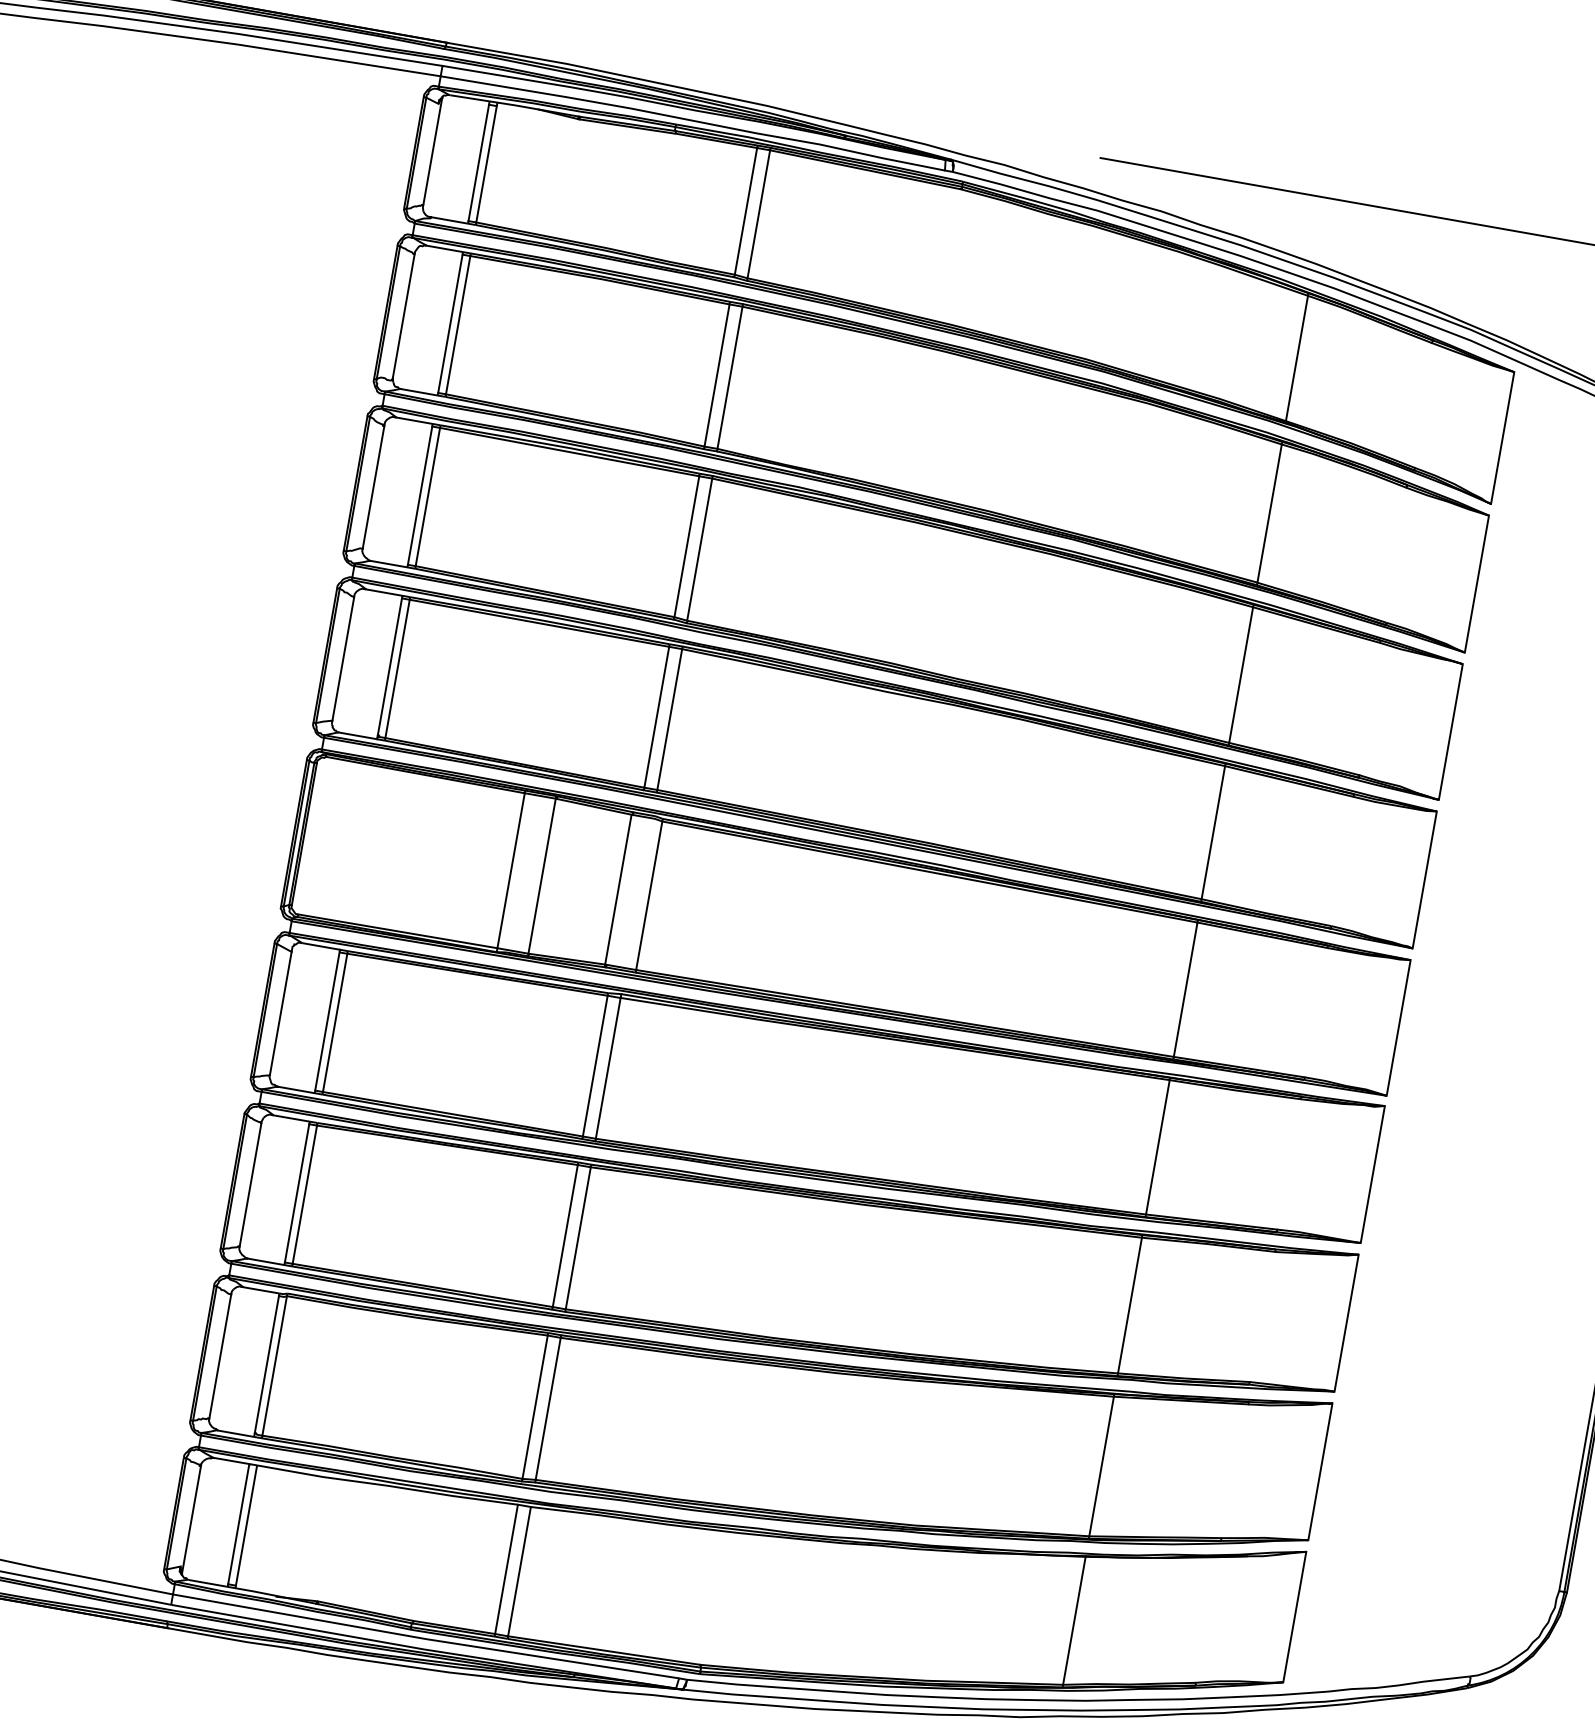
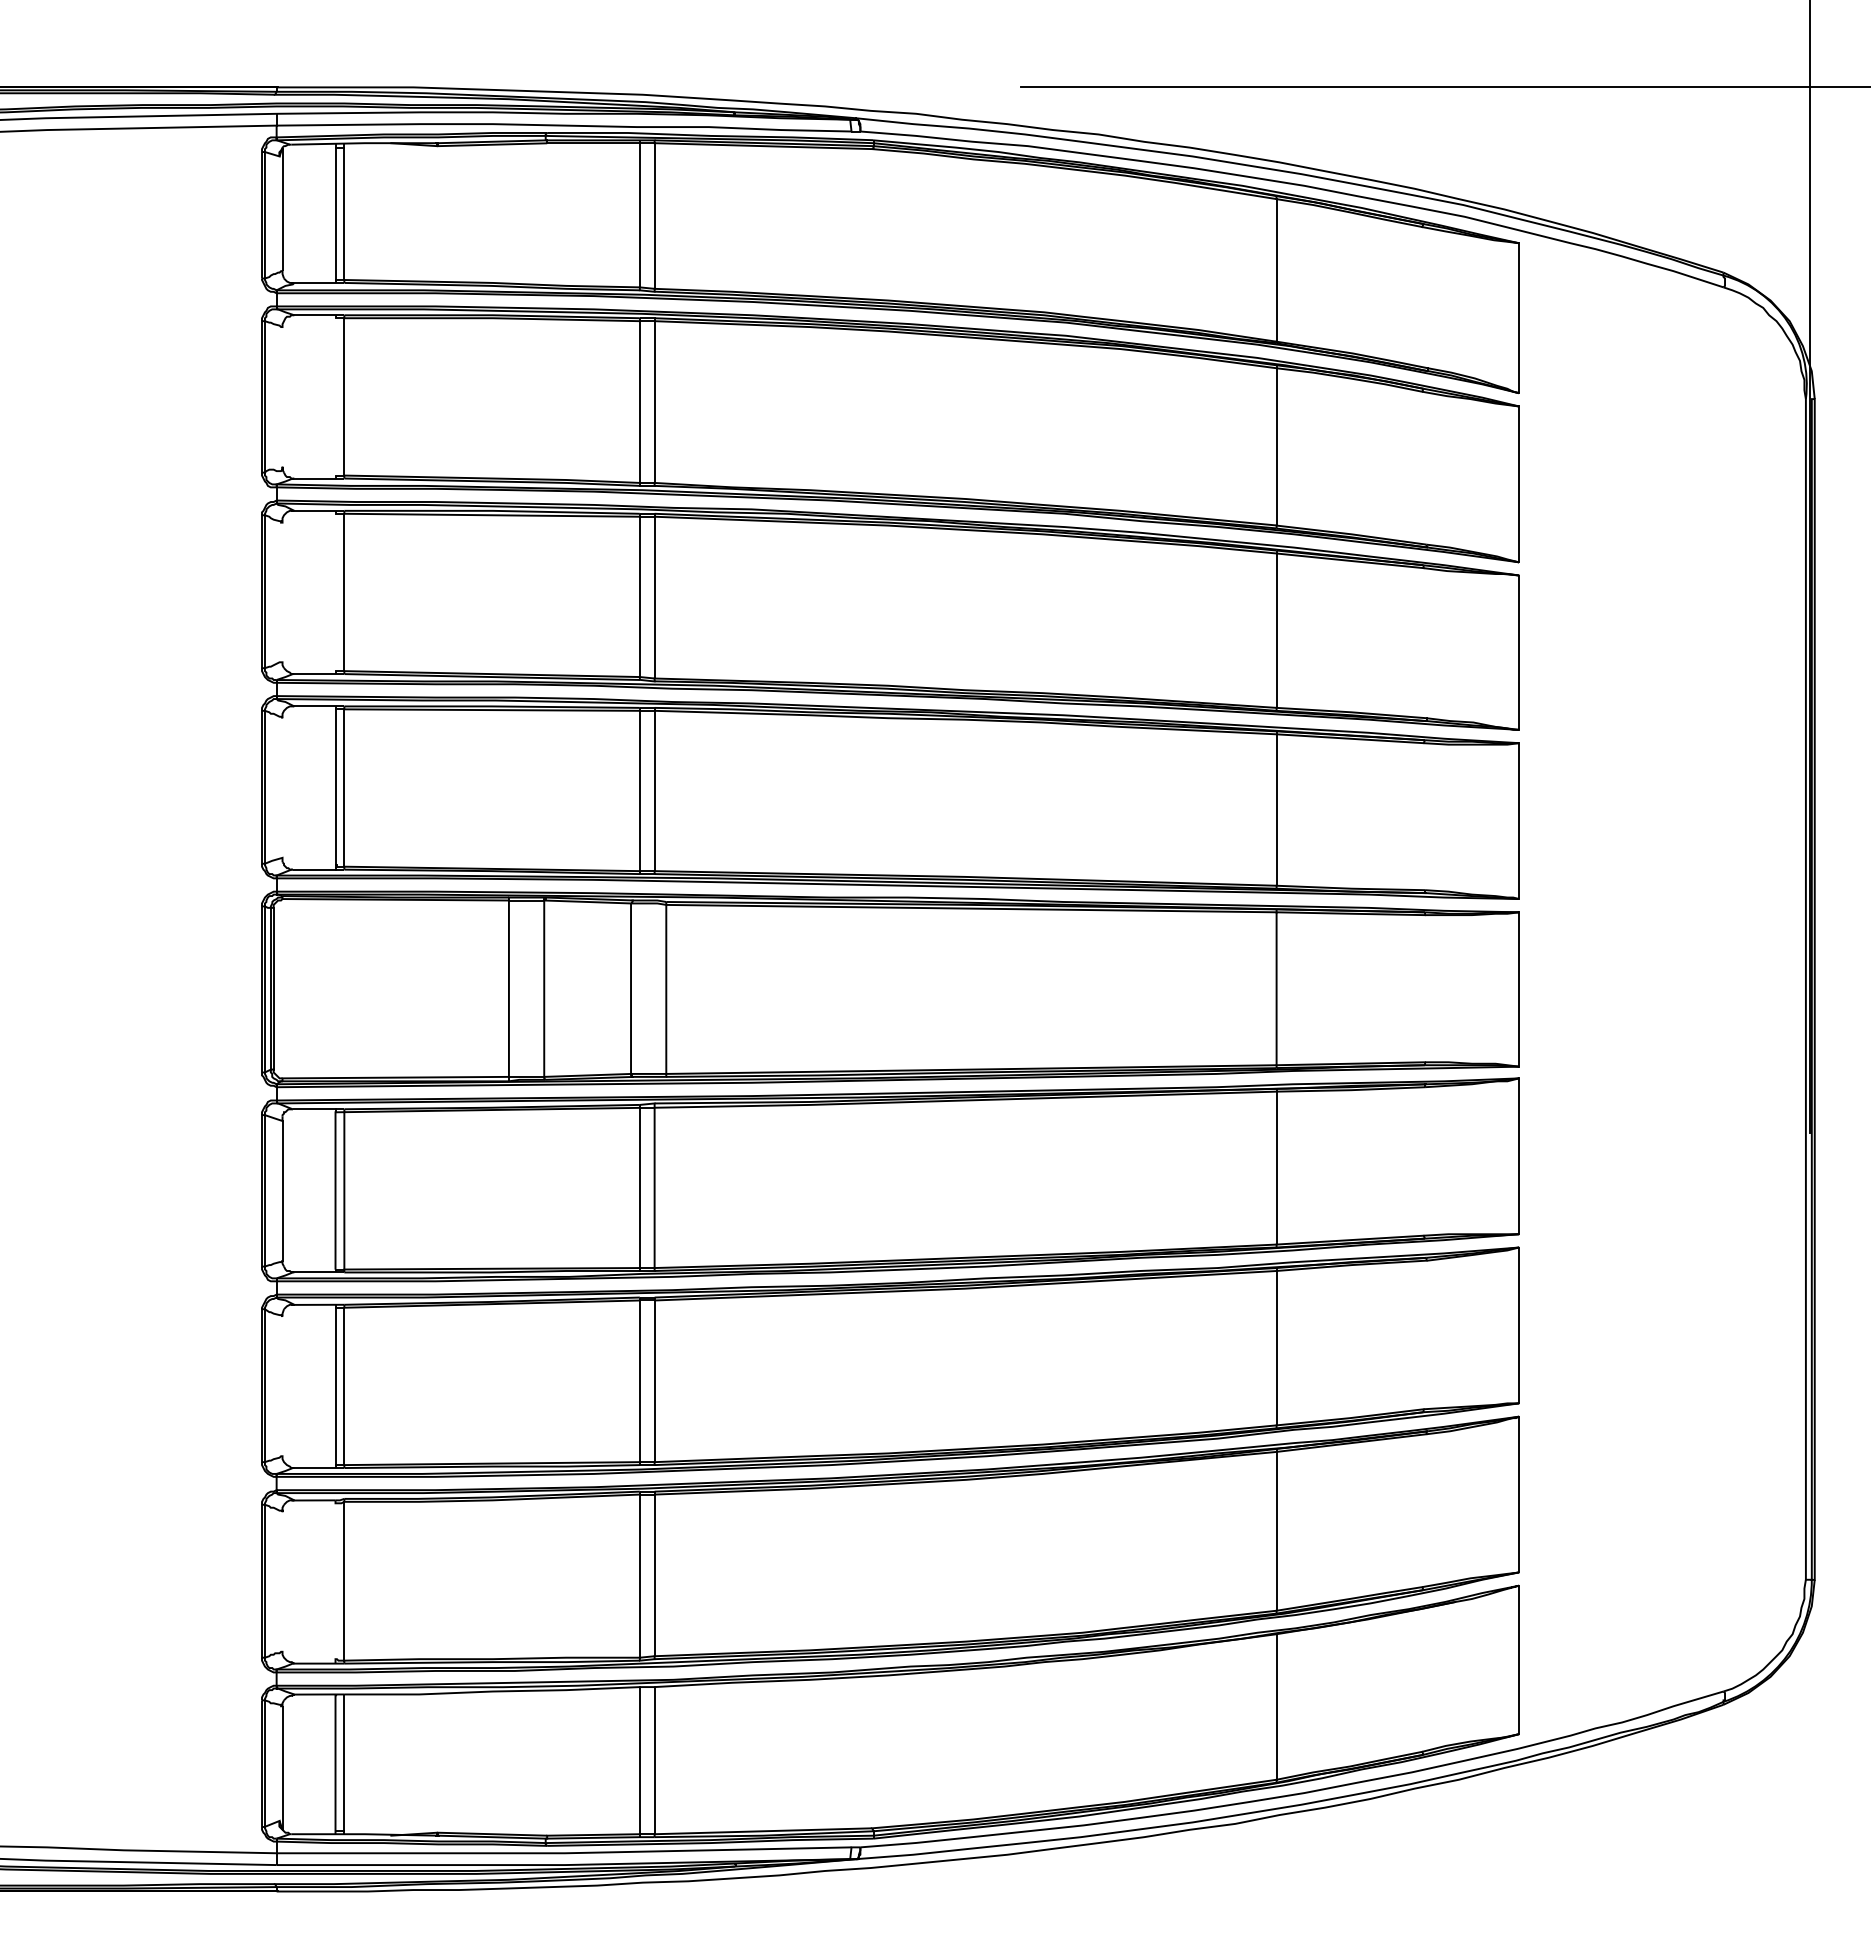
line: (403, 315) -> (282, 396), removed
line: (450, 323) -> (335, 396), removed
line: (373, 487) -> (282, 592), removed
line: (420, 495) -> (335, 592), removed
line: (343, 658) -> (282, 787), removed
line: (250, 1185) -> (282, 1386), removed
line: (220, 1356) -> (282, 1581), removed
line: (266, 1364) -> (335, 1581), removed

